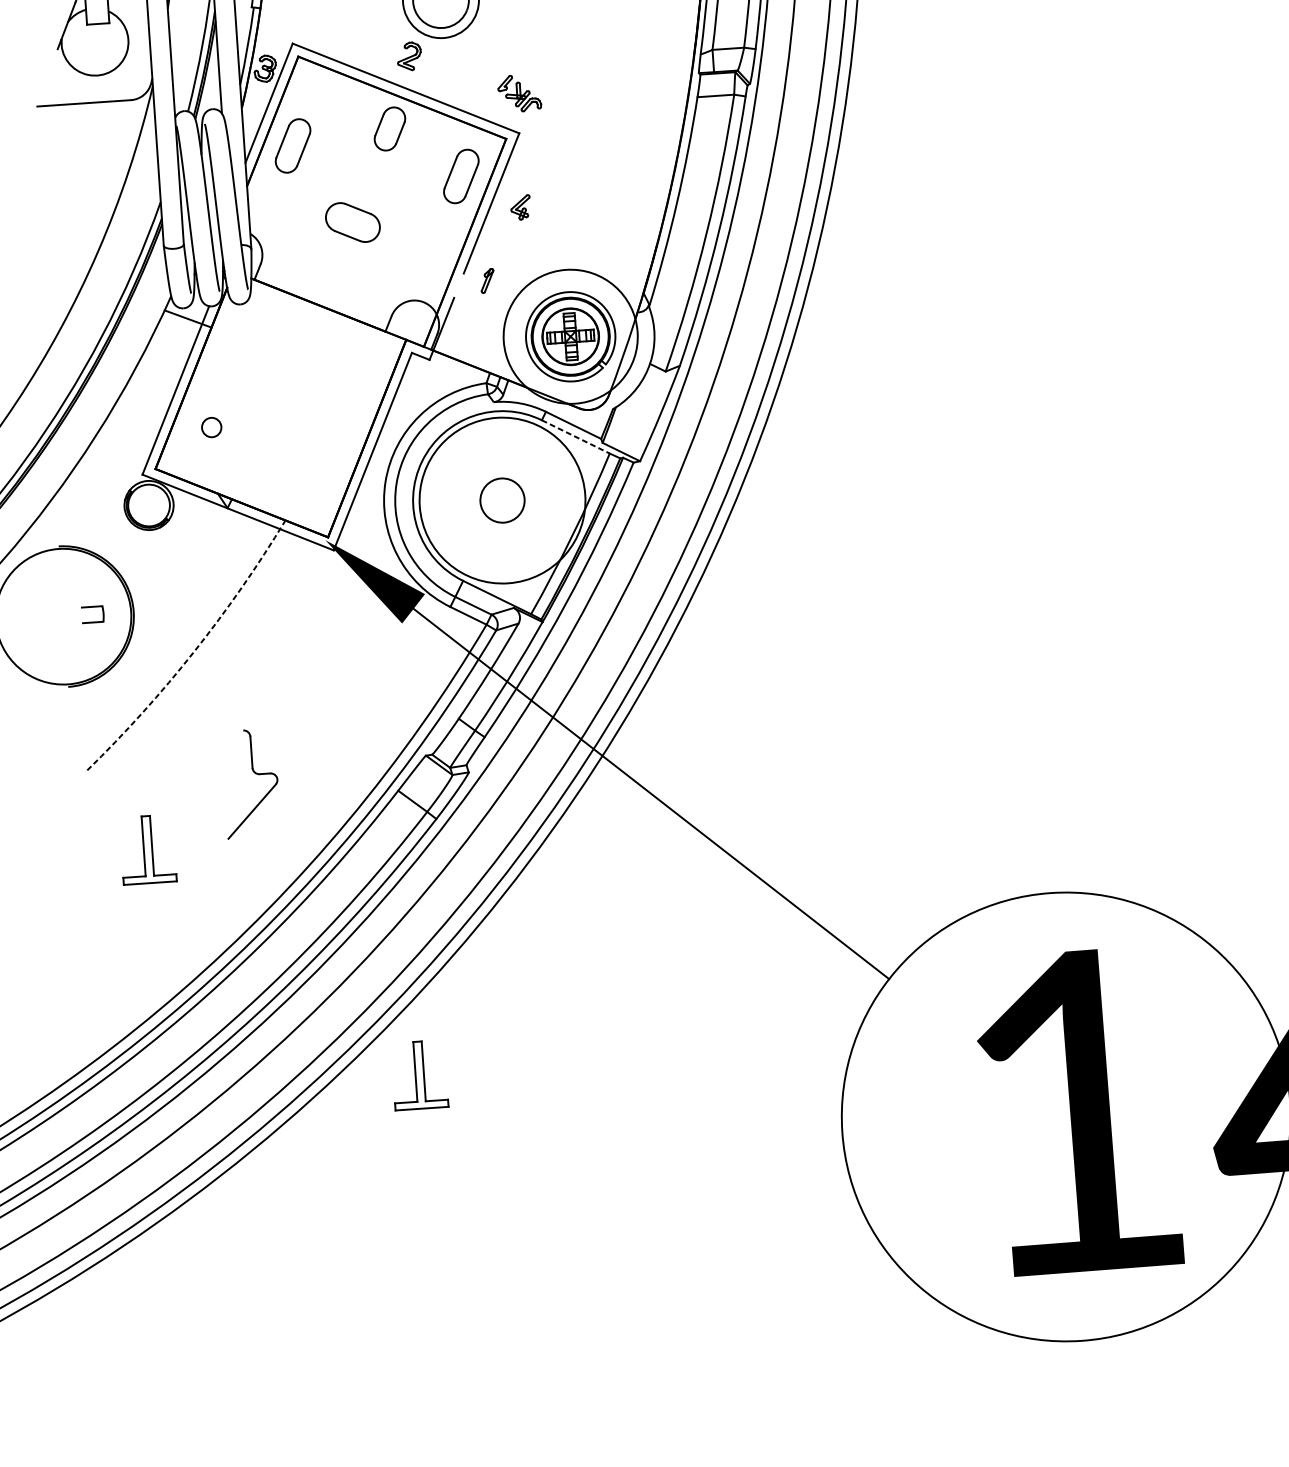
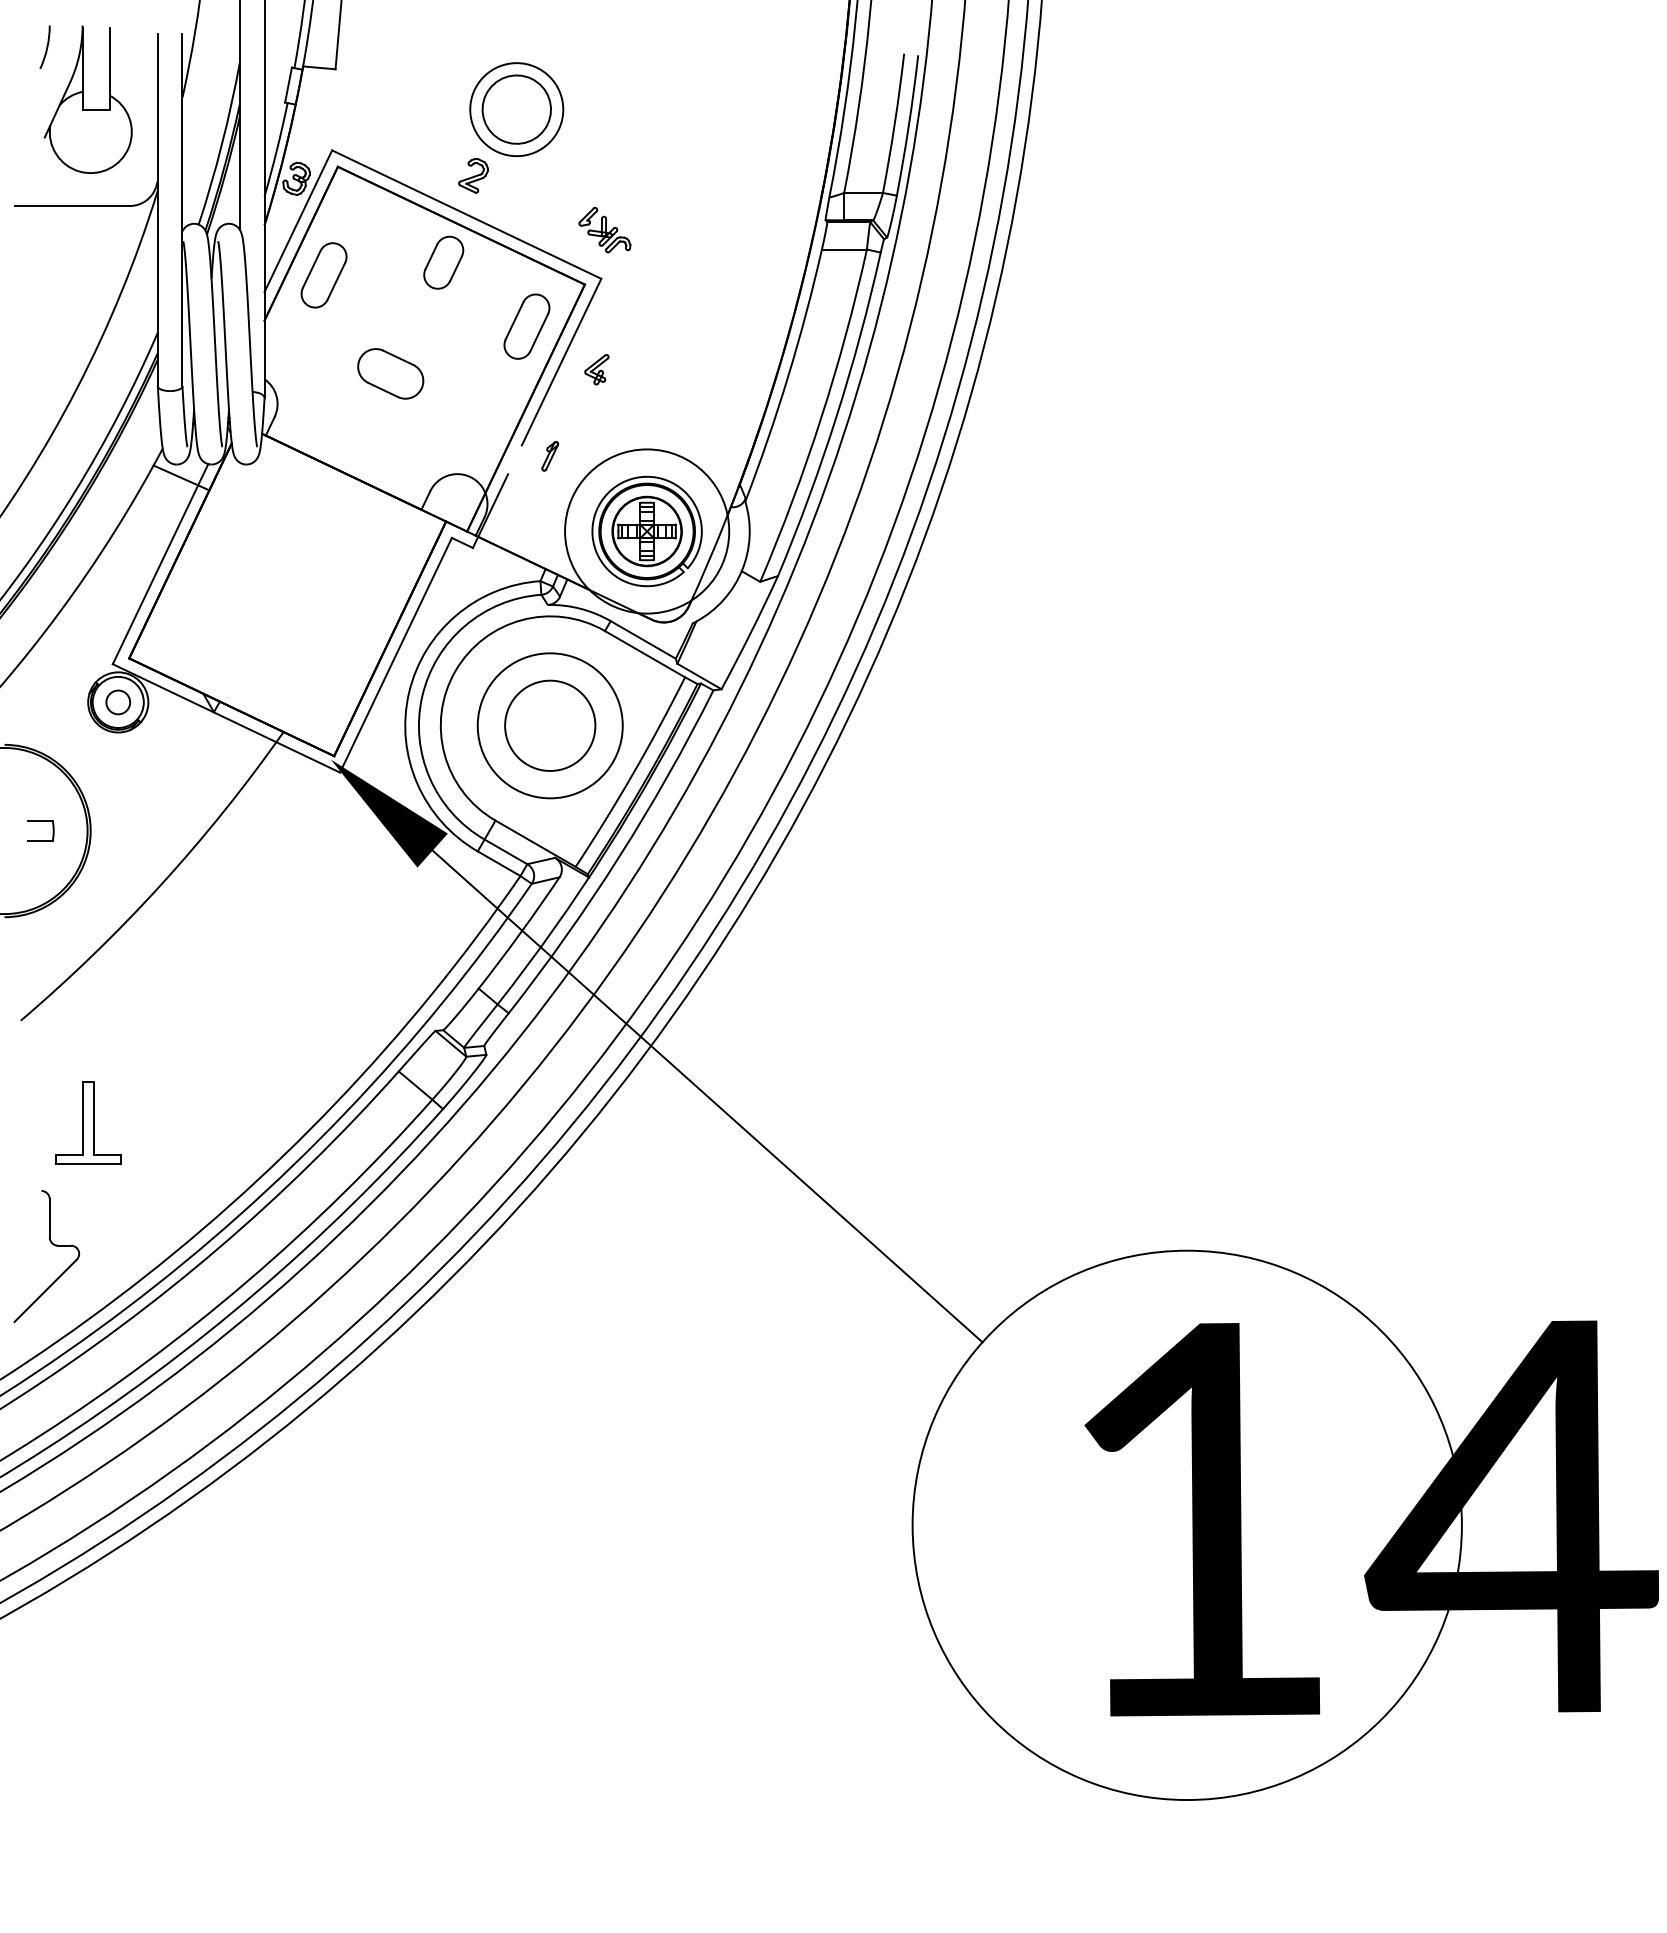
circle: (211, 427) -> (117, 702), moved
line: (576, 437) -> (645, 654), dashed -> solid
circle: (501, 500) -> (549, 725), size x0.71
circle: (502, 500) -> (550, 725), size x1.67
arc: (194, 651) -> (161, 884), dashed -> solid
part: (256, 774) -> (53, 1245), moved
part: (419, 1075) -> (401, 1420), removed

